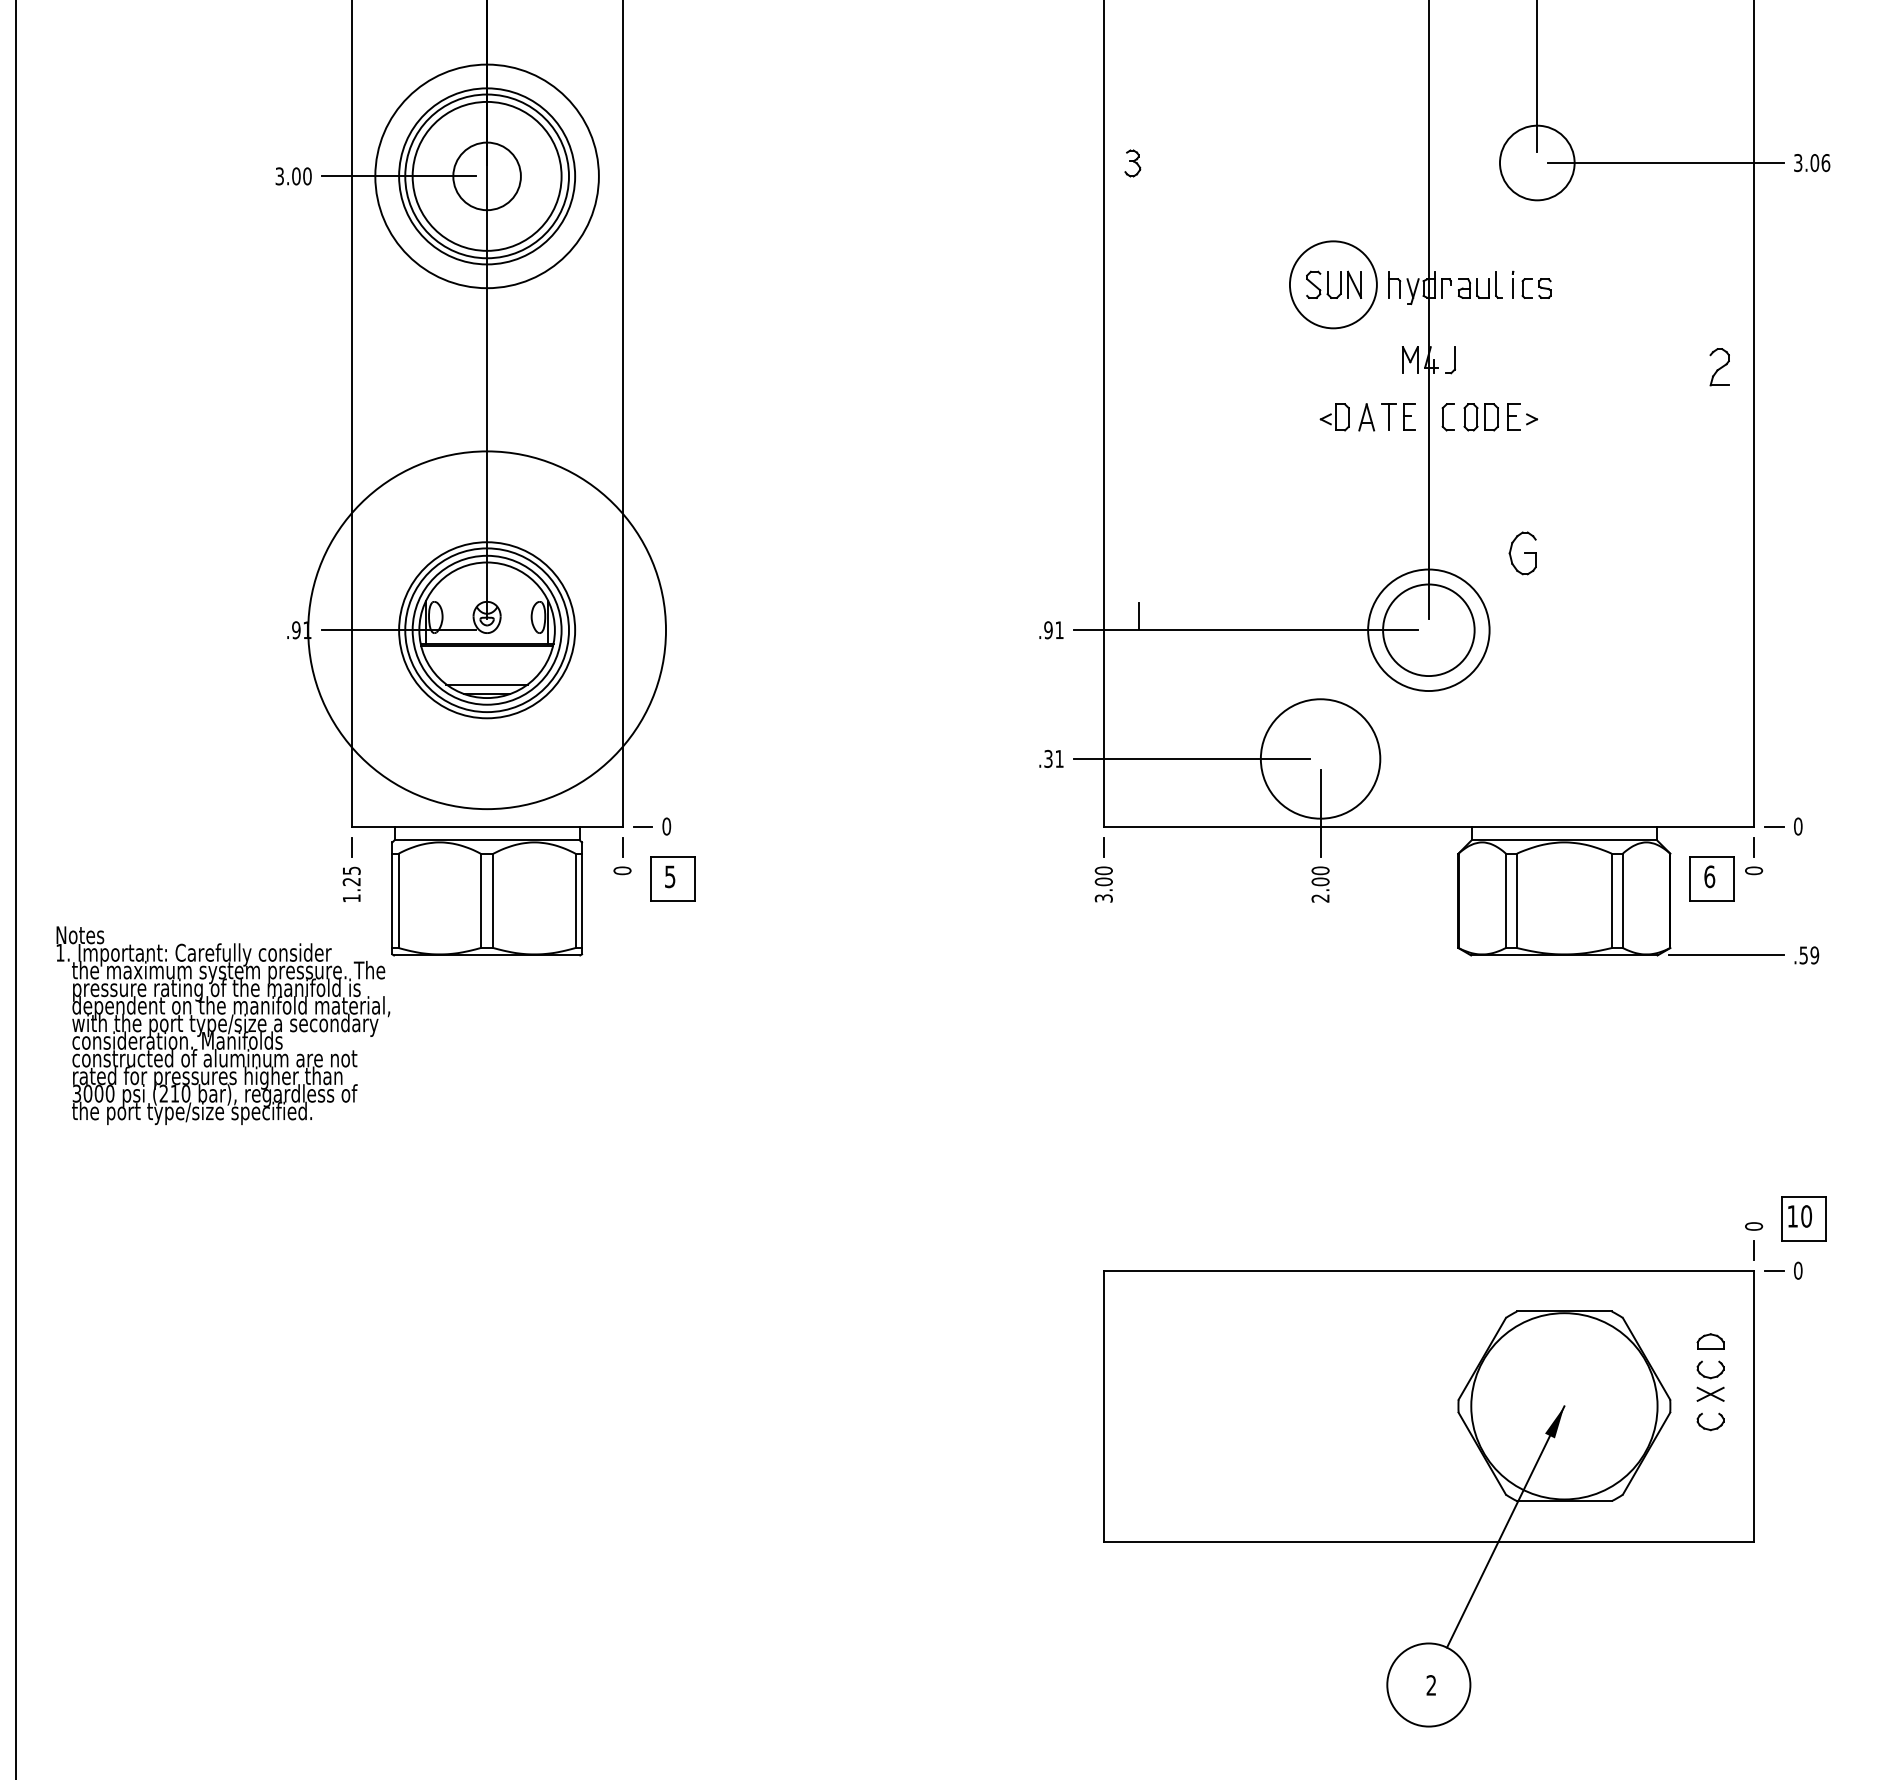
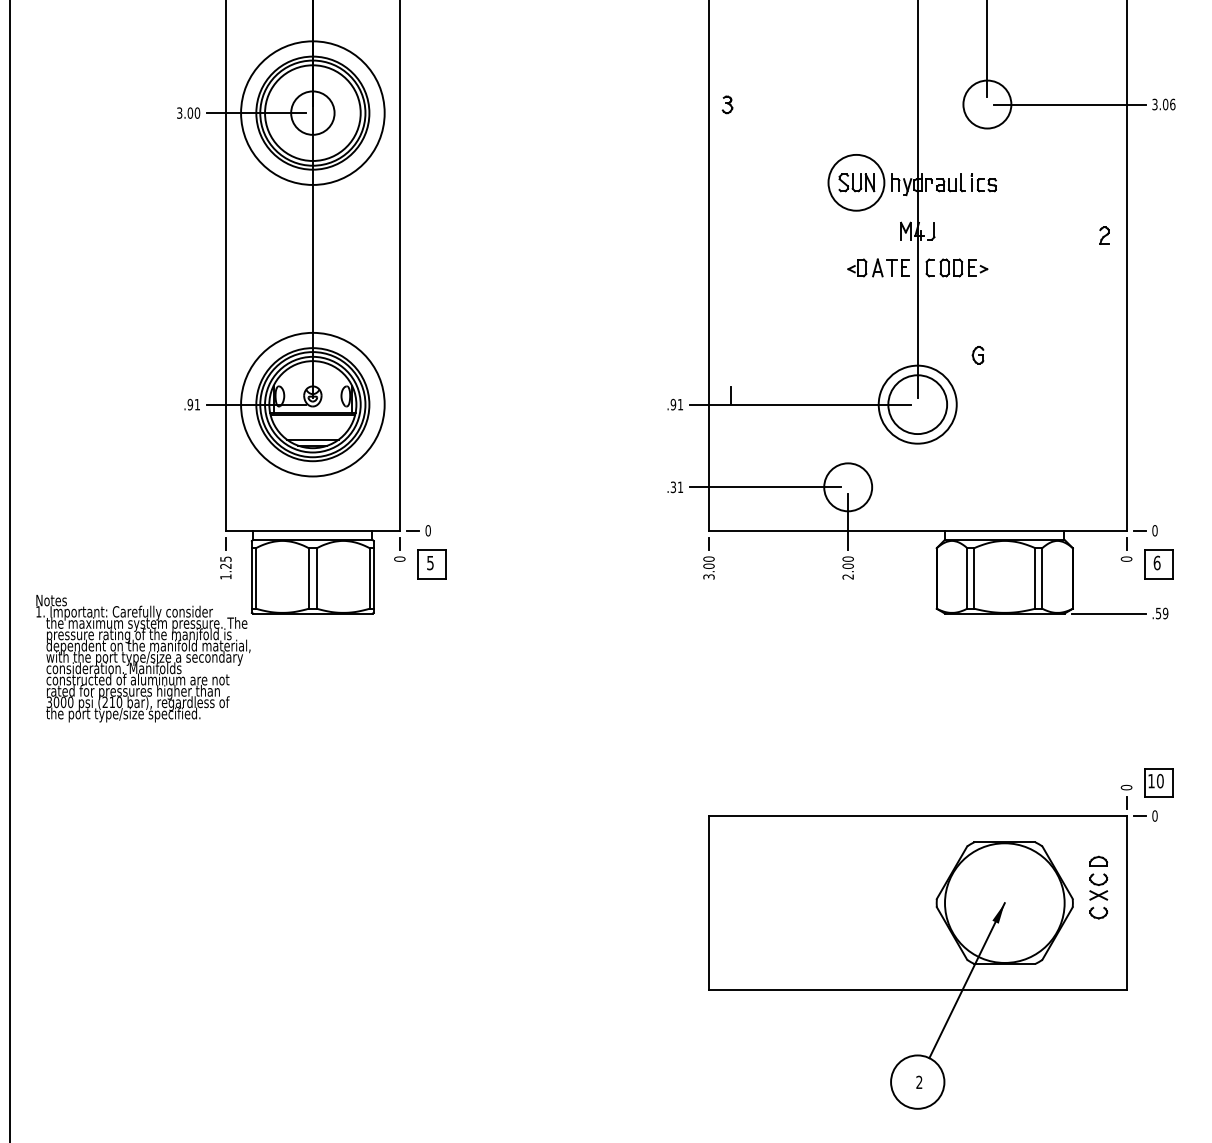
part: (1719, 366) -> (1104, 235), size x0.71
part: (1521, 553) -> (977, 355), size x0.62
circle: (486, 629) -> (312, 404), size x0.62
circle: (1321, 759) -> (848, 487), size x0.62
part: (1711, 879) -> (1158, 564), moved

